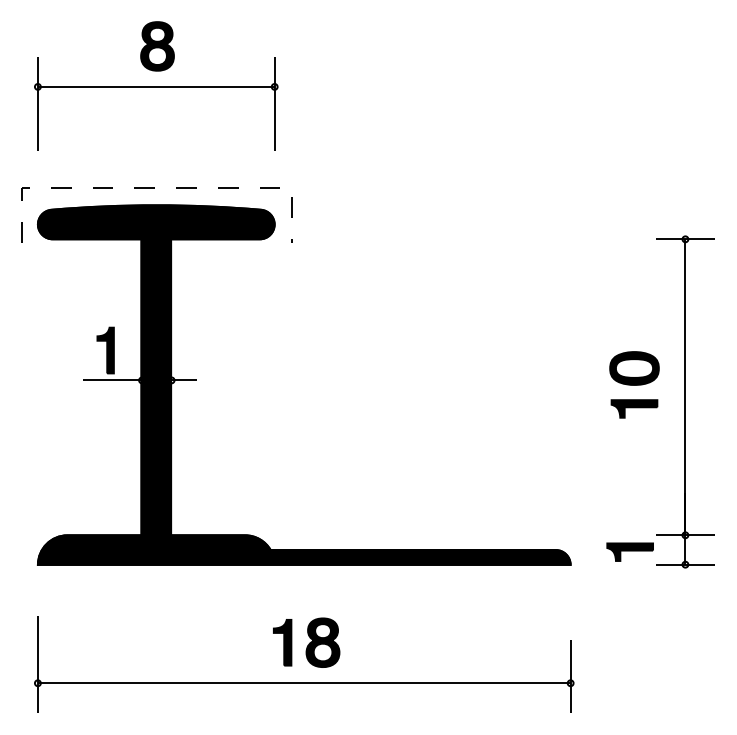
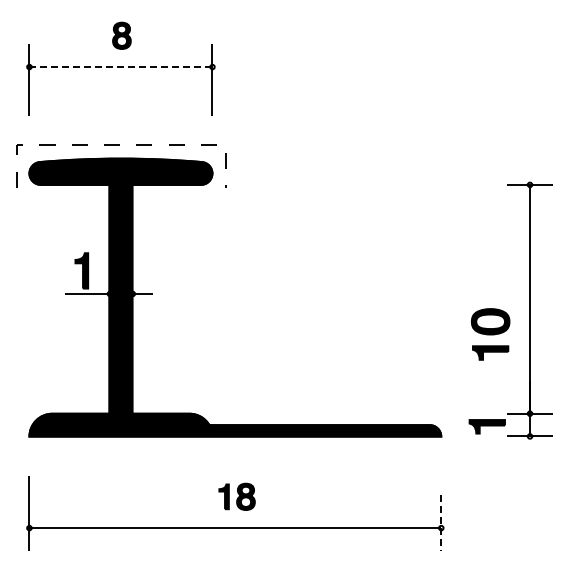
part: (157, 46) -> (121, 35), size x0.7
line: (155, 87) -> (120, 67), solid -> dashed
part: (634, 384) -> (490, 334), moved
part: (305, 642) -> (236, 496), size x0.7
line: (570, 677) -> (441, 523), solid -> dashed

